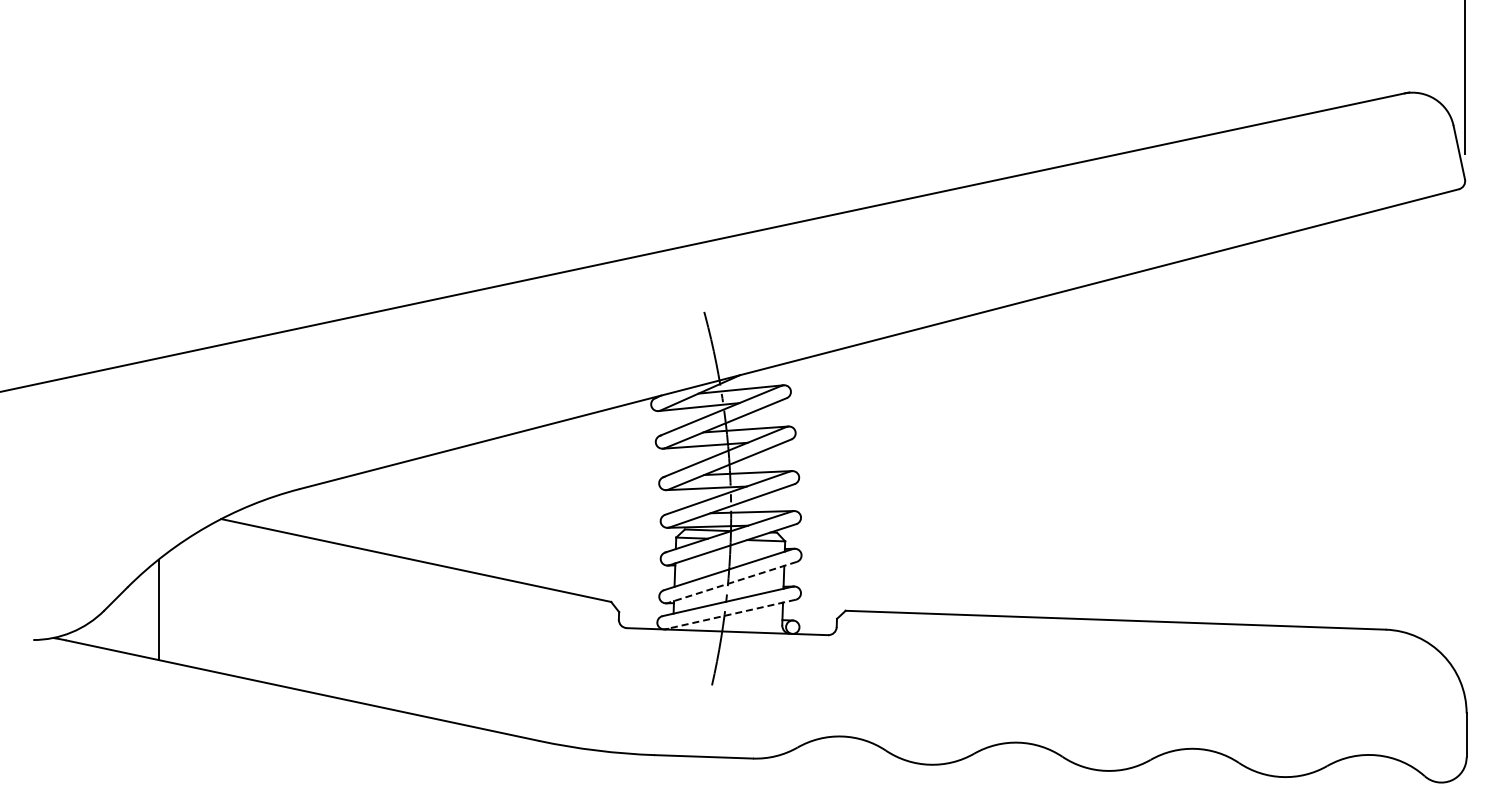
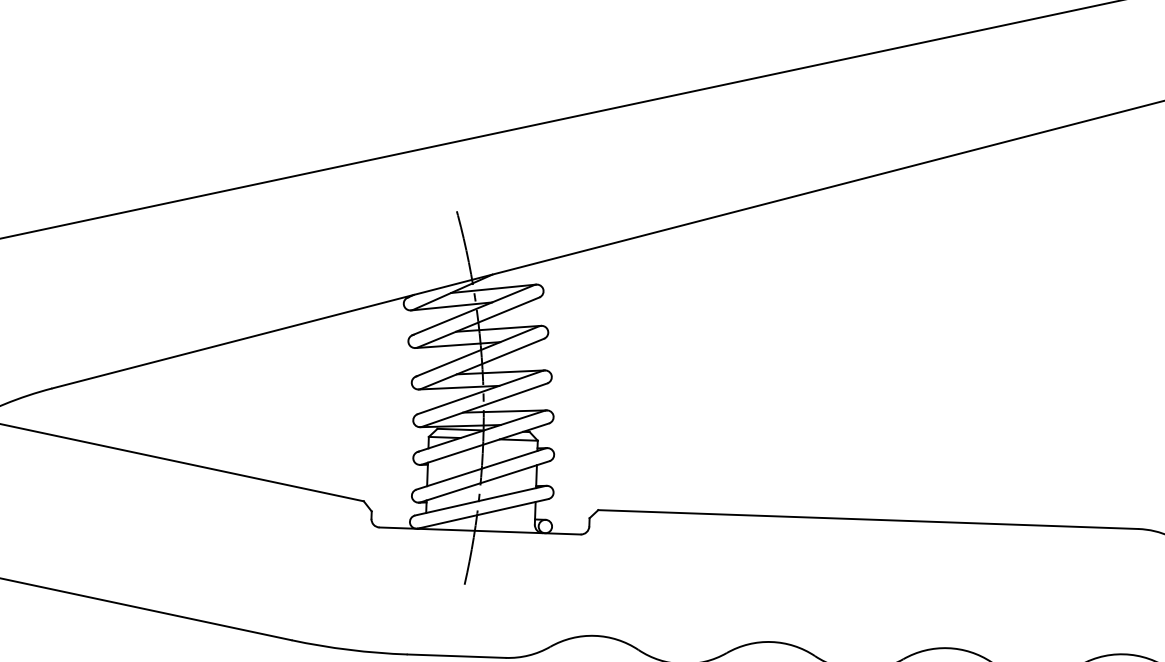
line: (732, 582) -> (485, 481), dashed -> solid
line: (730, 614) -> (483, 513), dashed -> solid

